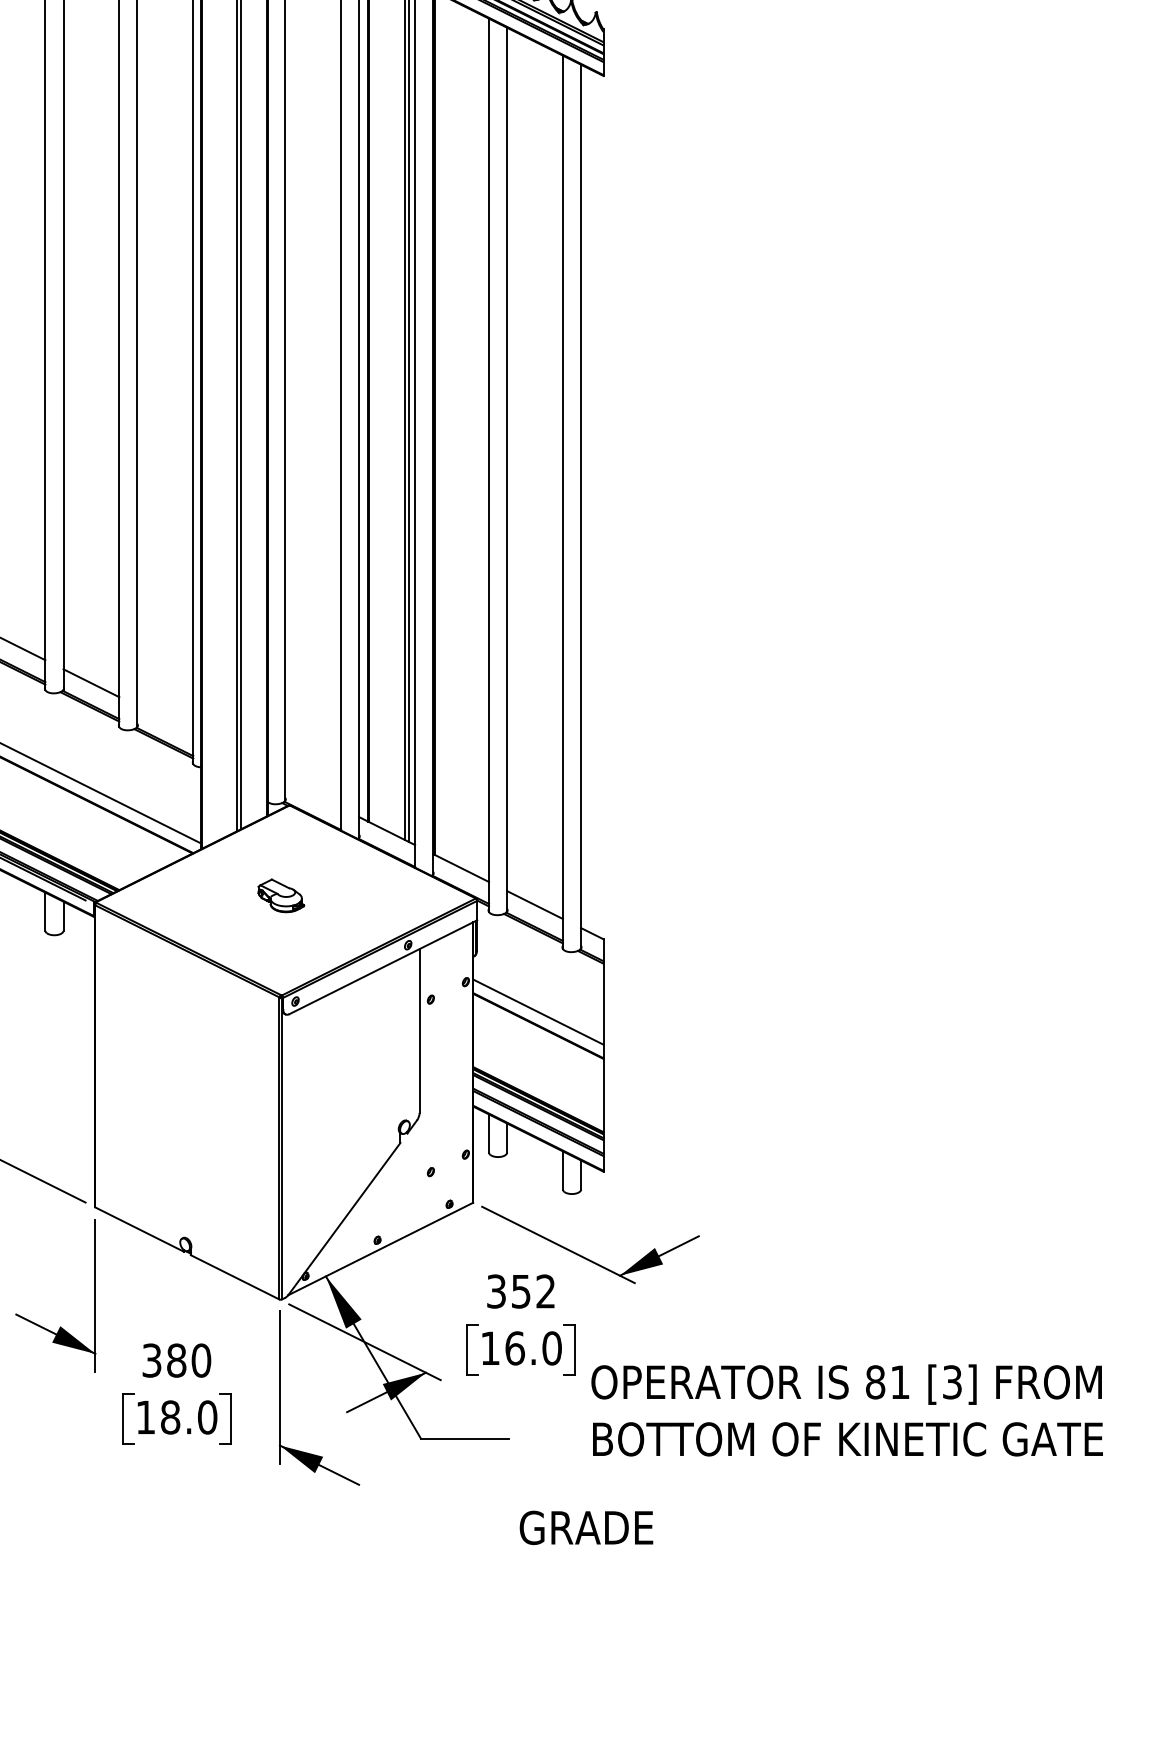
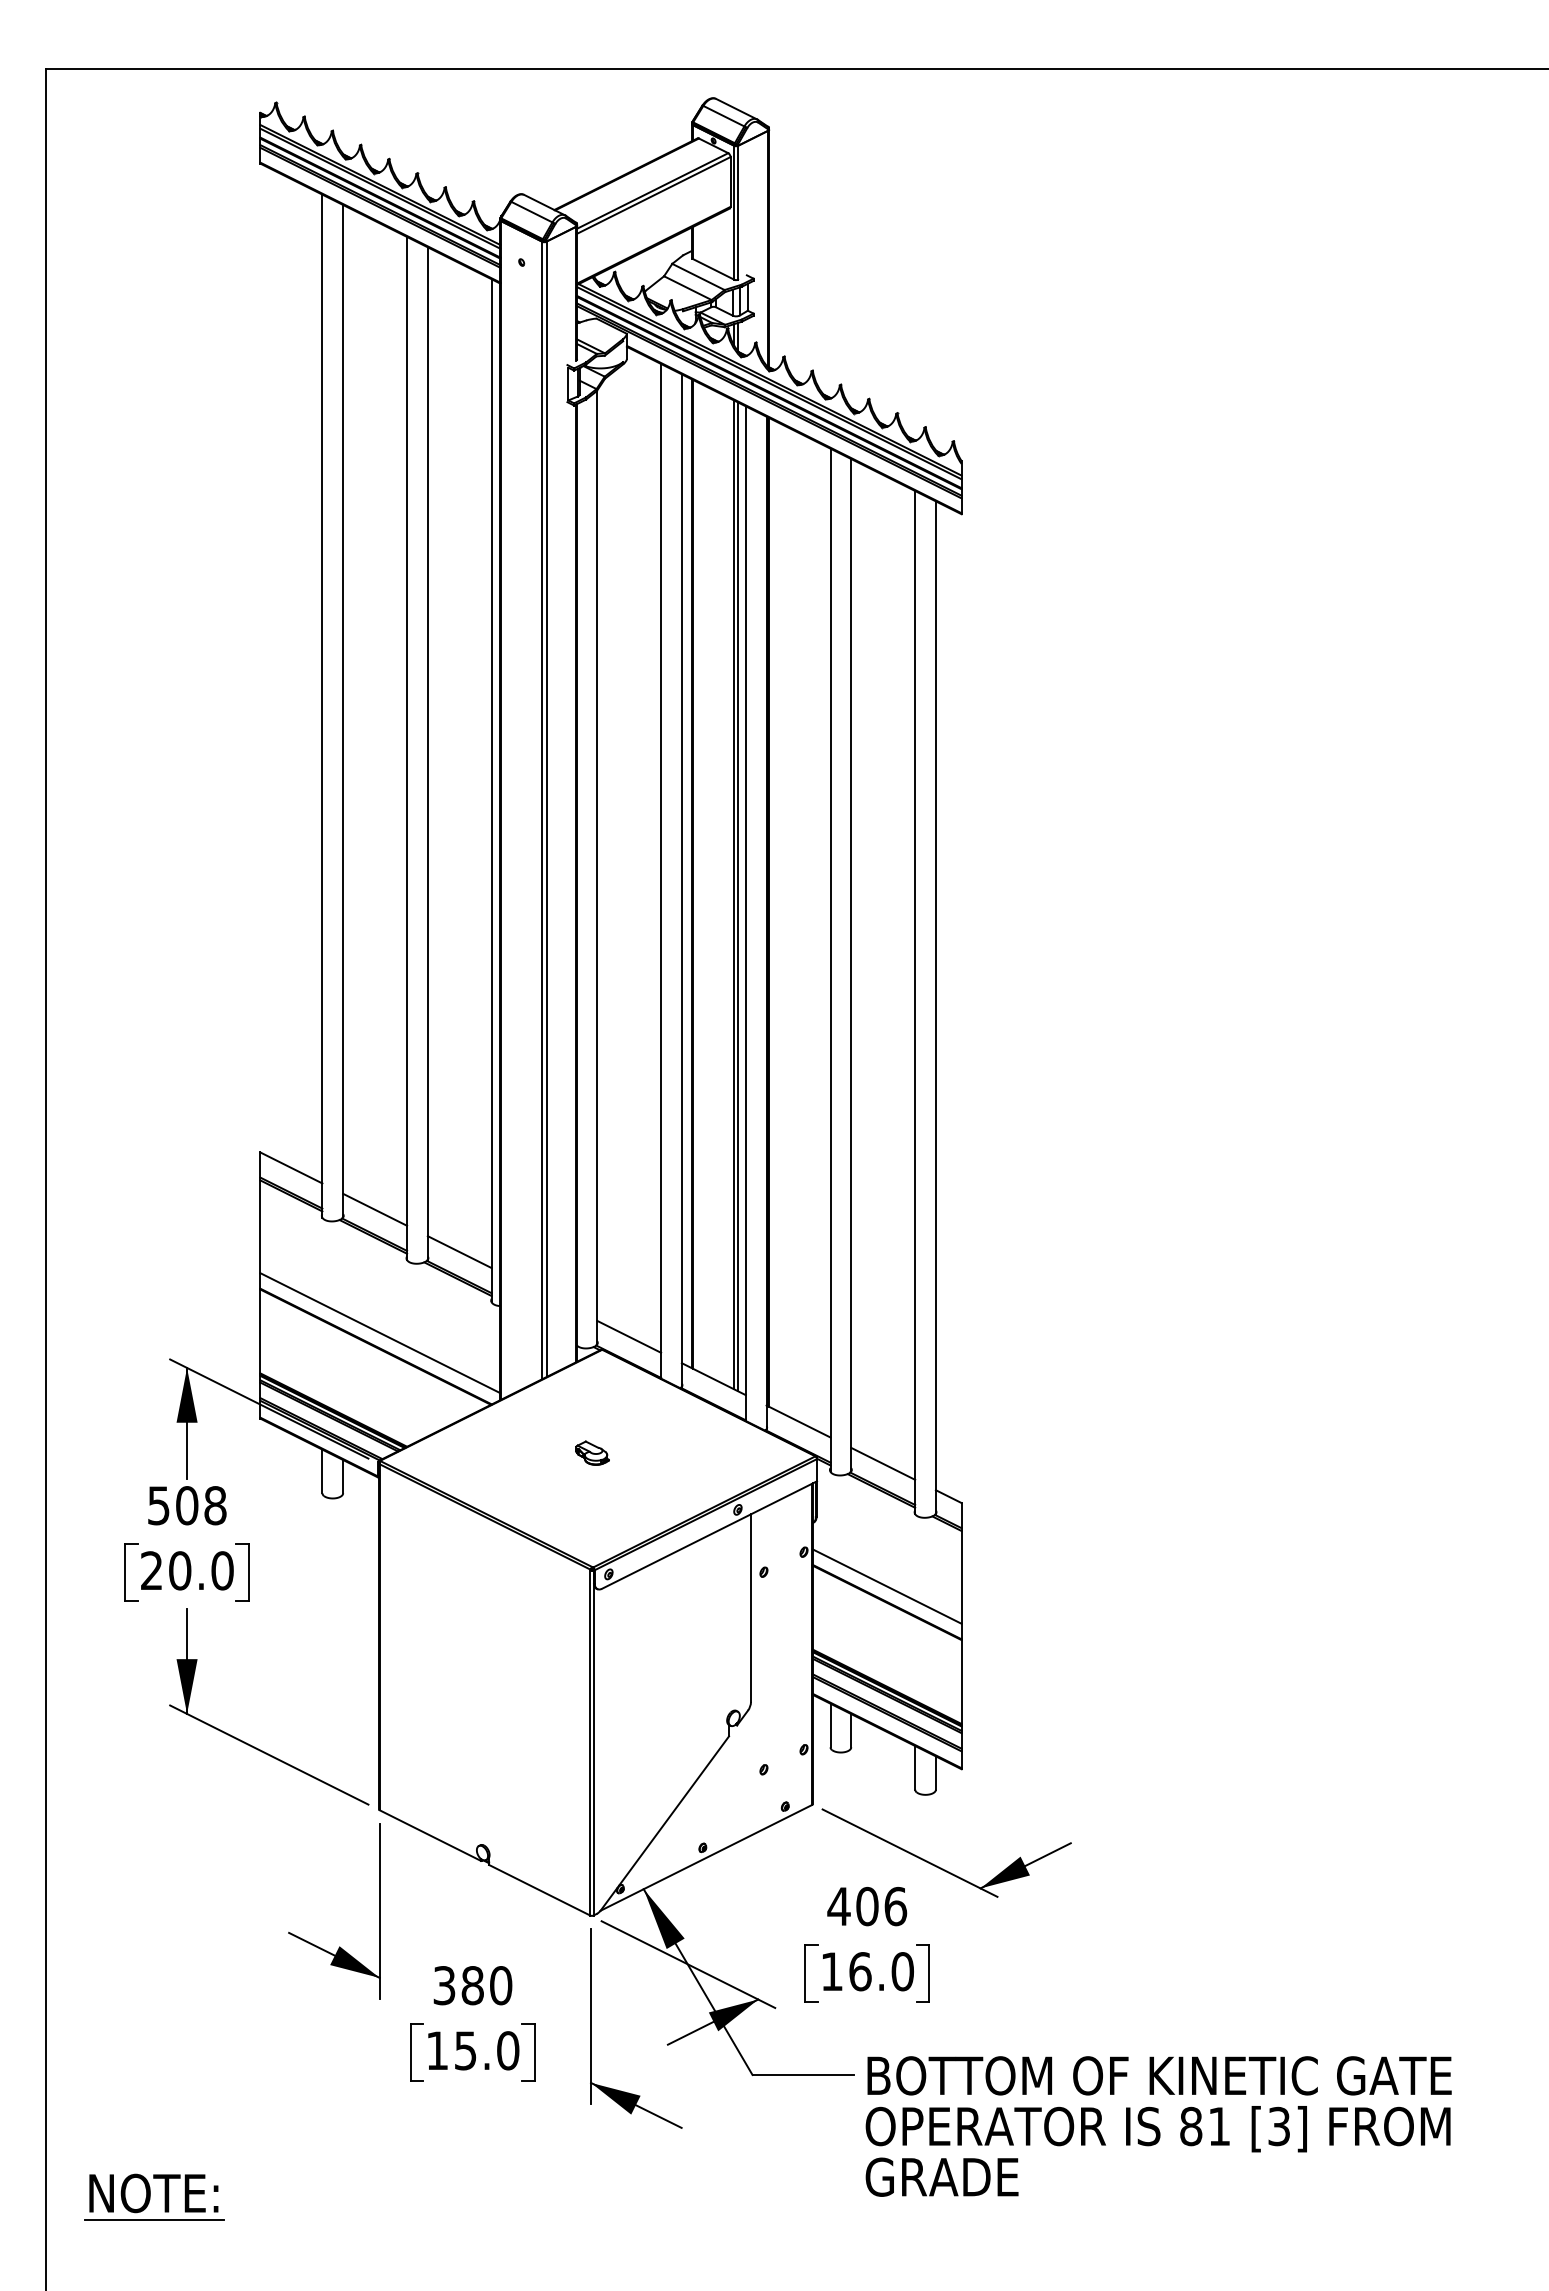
line: (165, 720) -> (459, 1252), added
line: (313, 793) -> (629, 1336), added
part: (281, 895) -> (592, 1452), size x0.62
text: (521, 1291) -> (867, 1906), 352 -> 406
text: (846, 1384) -> (1157, 2129), moved
text: (170, 1417) -> (465, 2050), 18.0 -> 15.0
text: (847, 1439) -> (1159, 2075), moved

